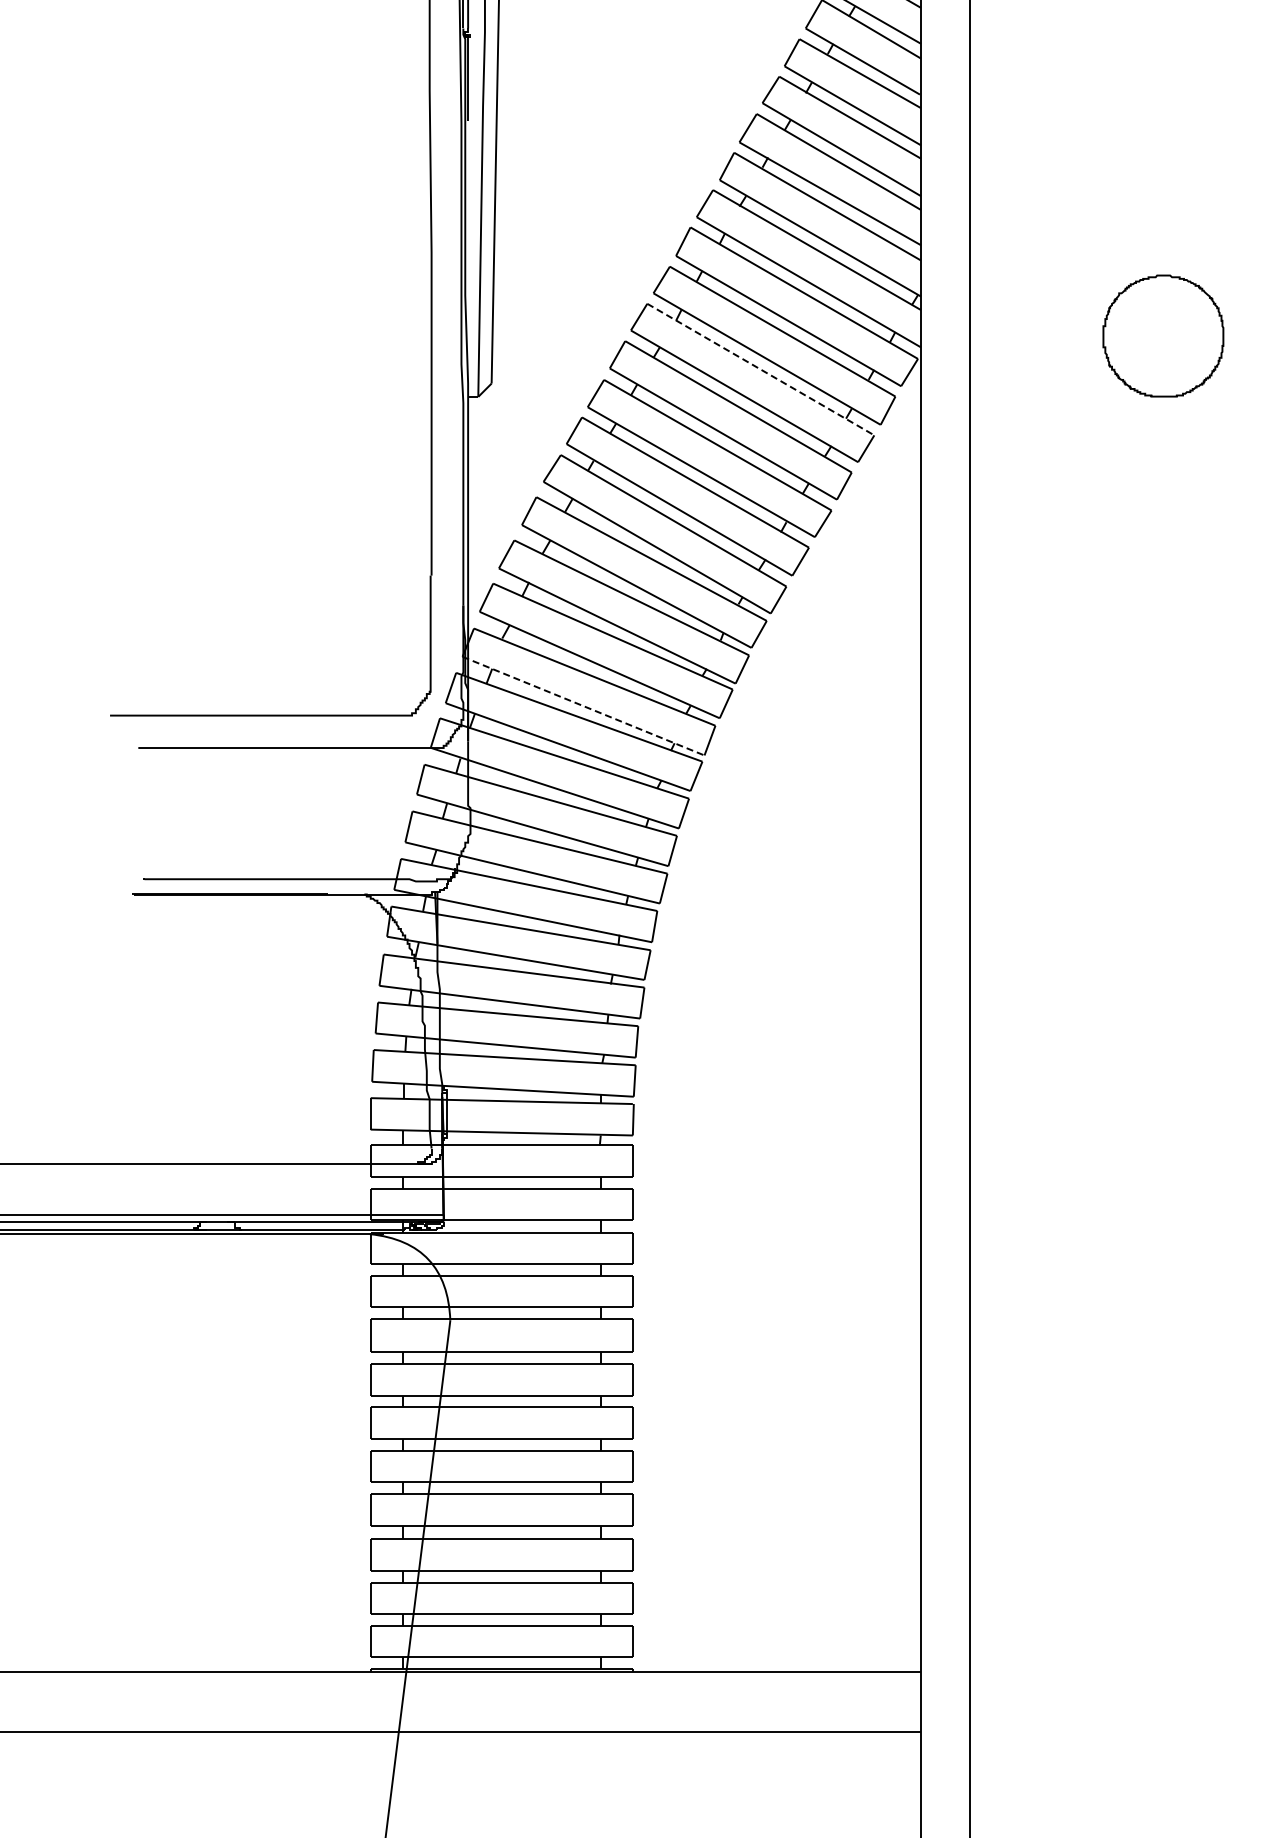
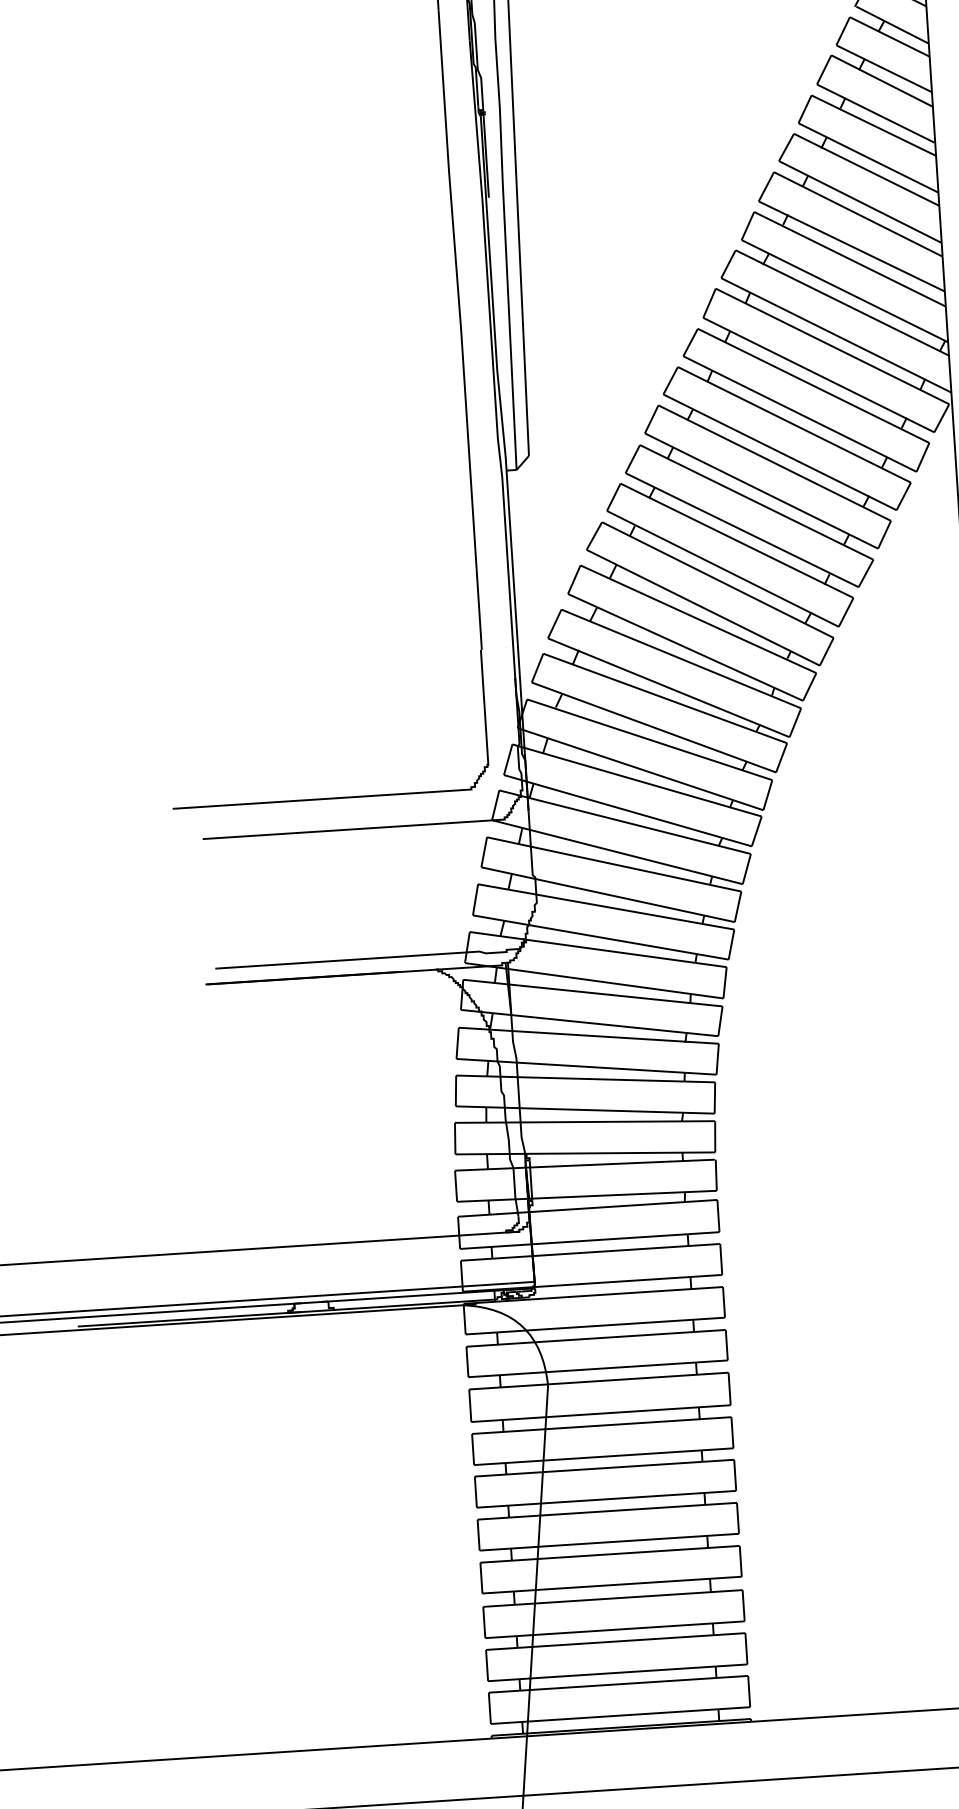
line: (761, 369) -> (795, 424), dashed -> solid
line: (583, 706) -> (640, 769), dashed -> solid

